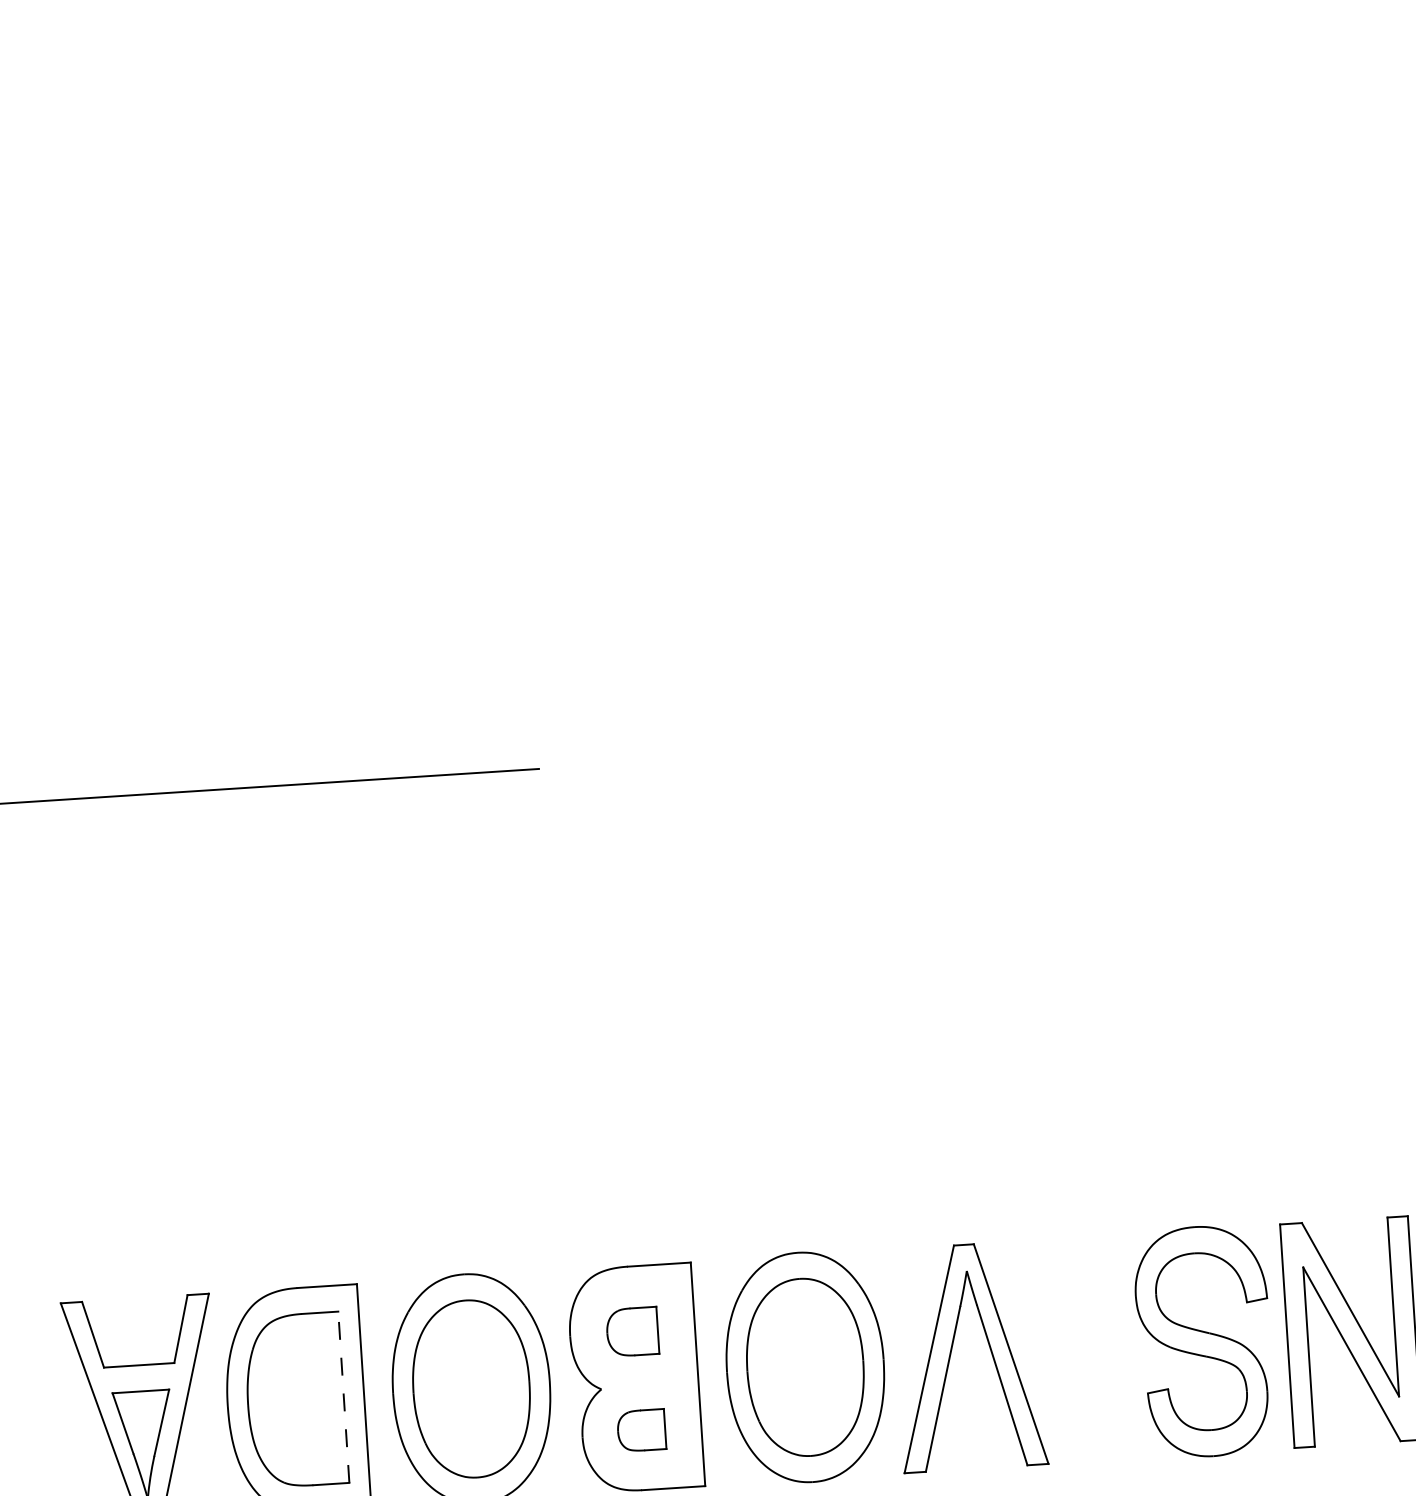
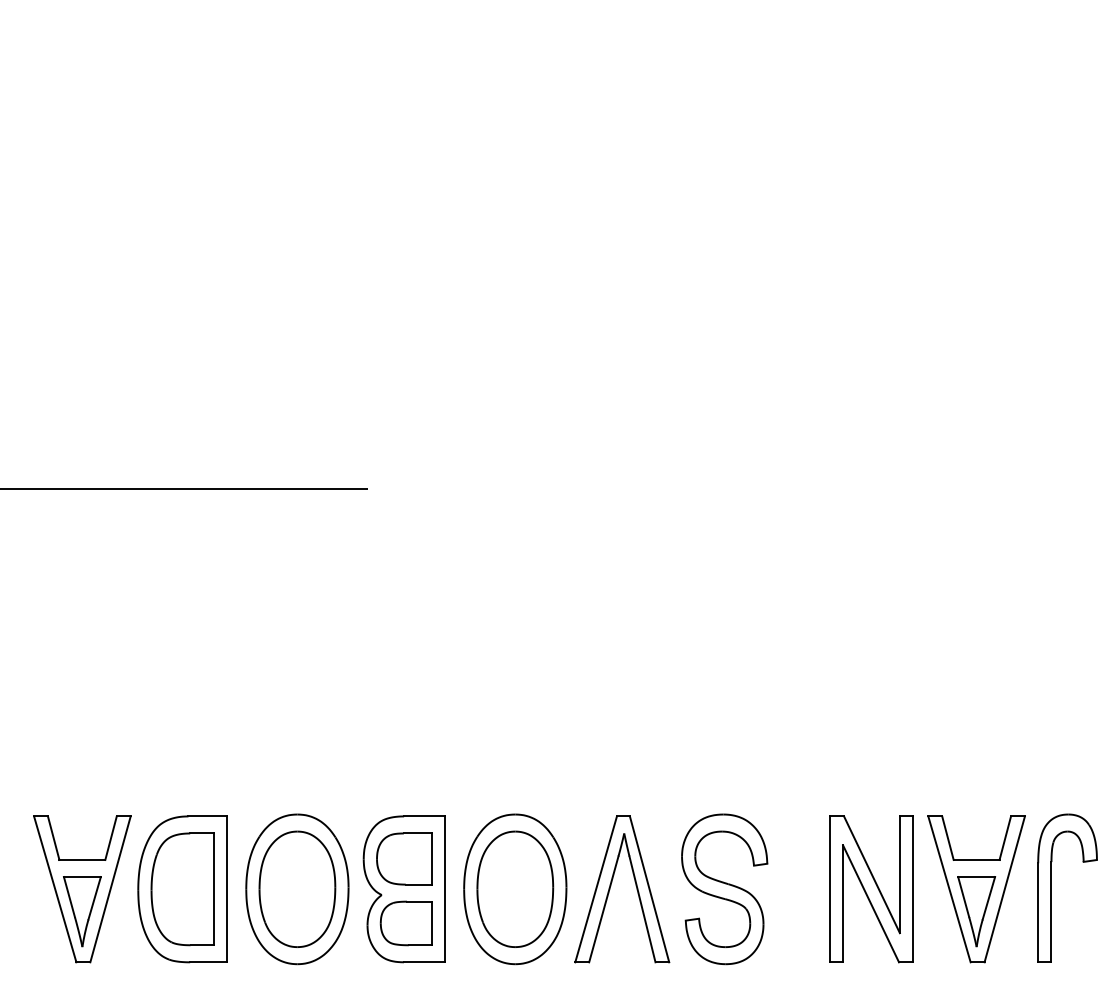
part: (632, 1331) -> (404, 858), size x1.67
part: (1204, 1341) -> (724, 889), moved
line: (344, 1397) -> (214, 889), dashed -> solid
part: (640, 1430) -> (405, 923), size x1.67

